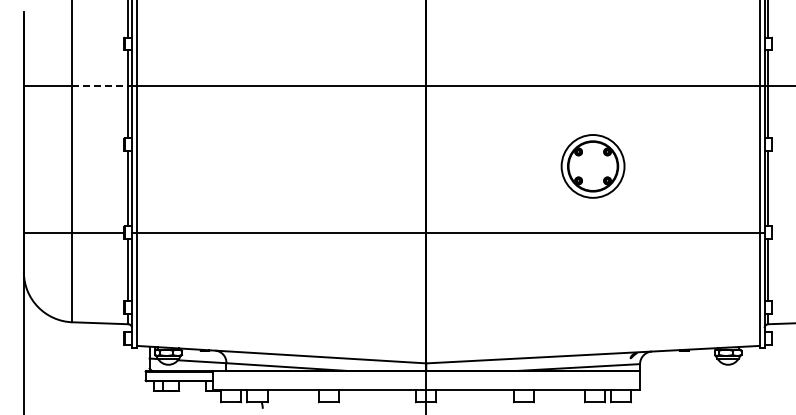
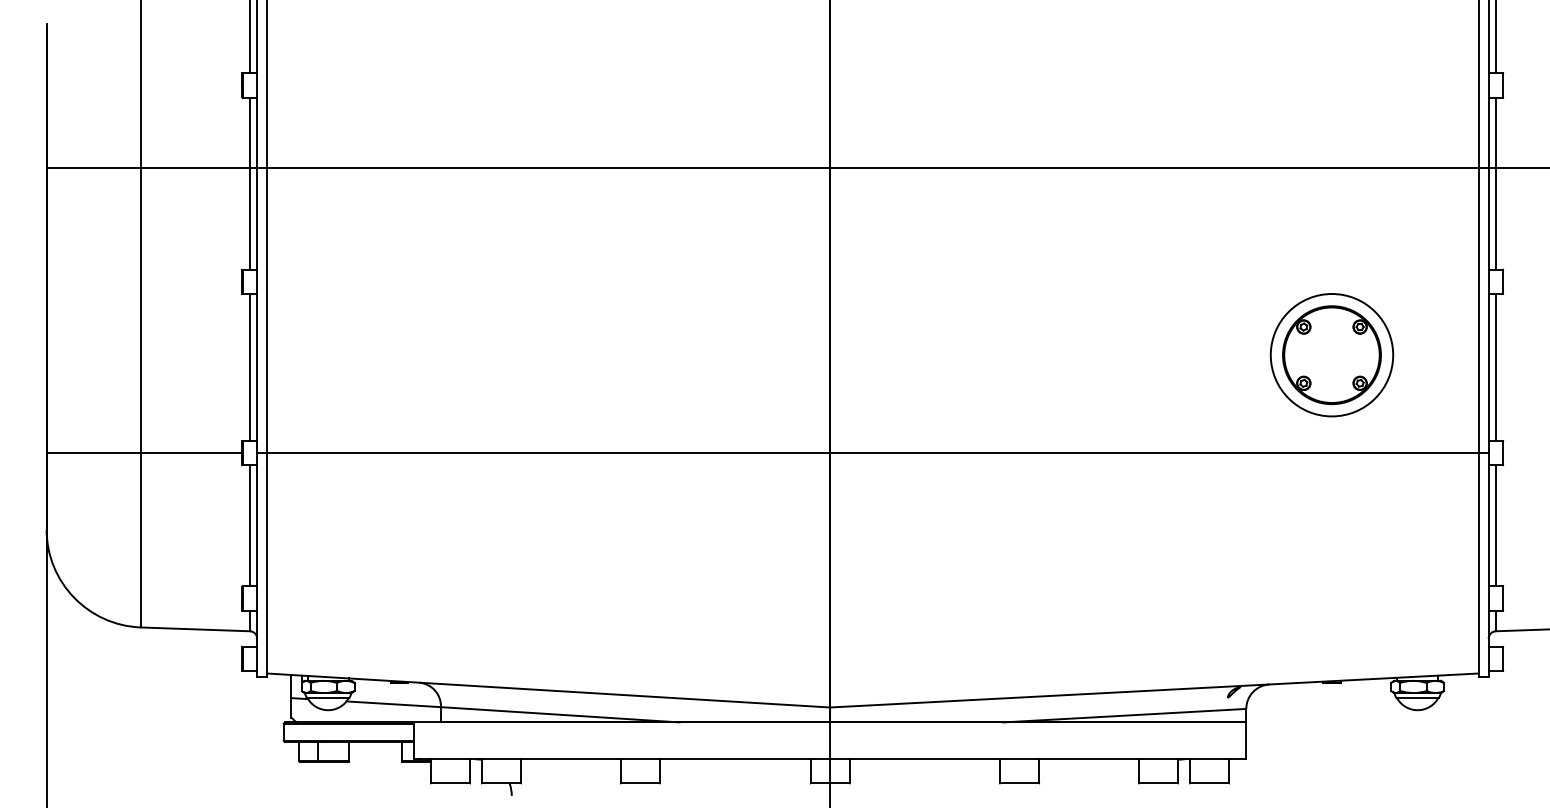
line: (100, 86) -> (195, 168), dashed -> solid
part: (592, 166) -> (1330, 355), moved

